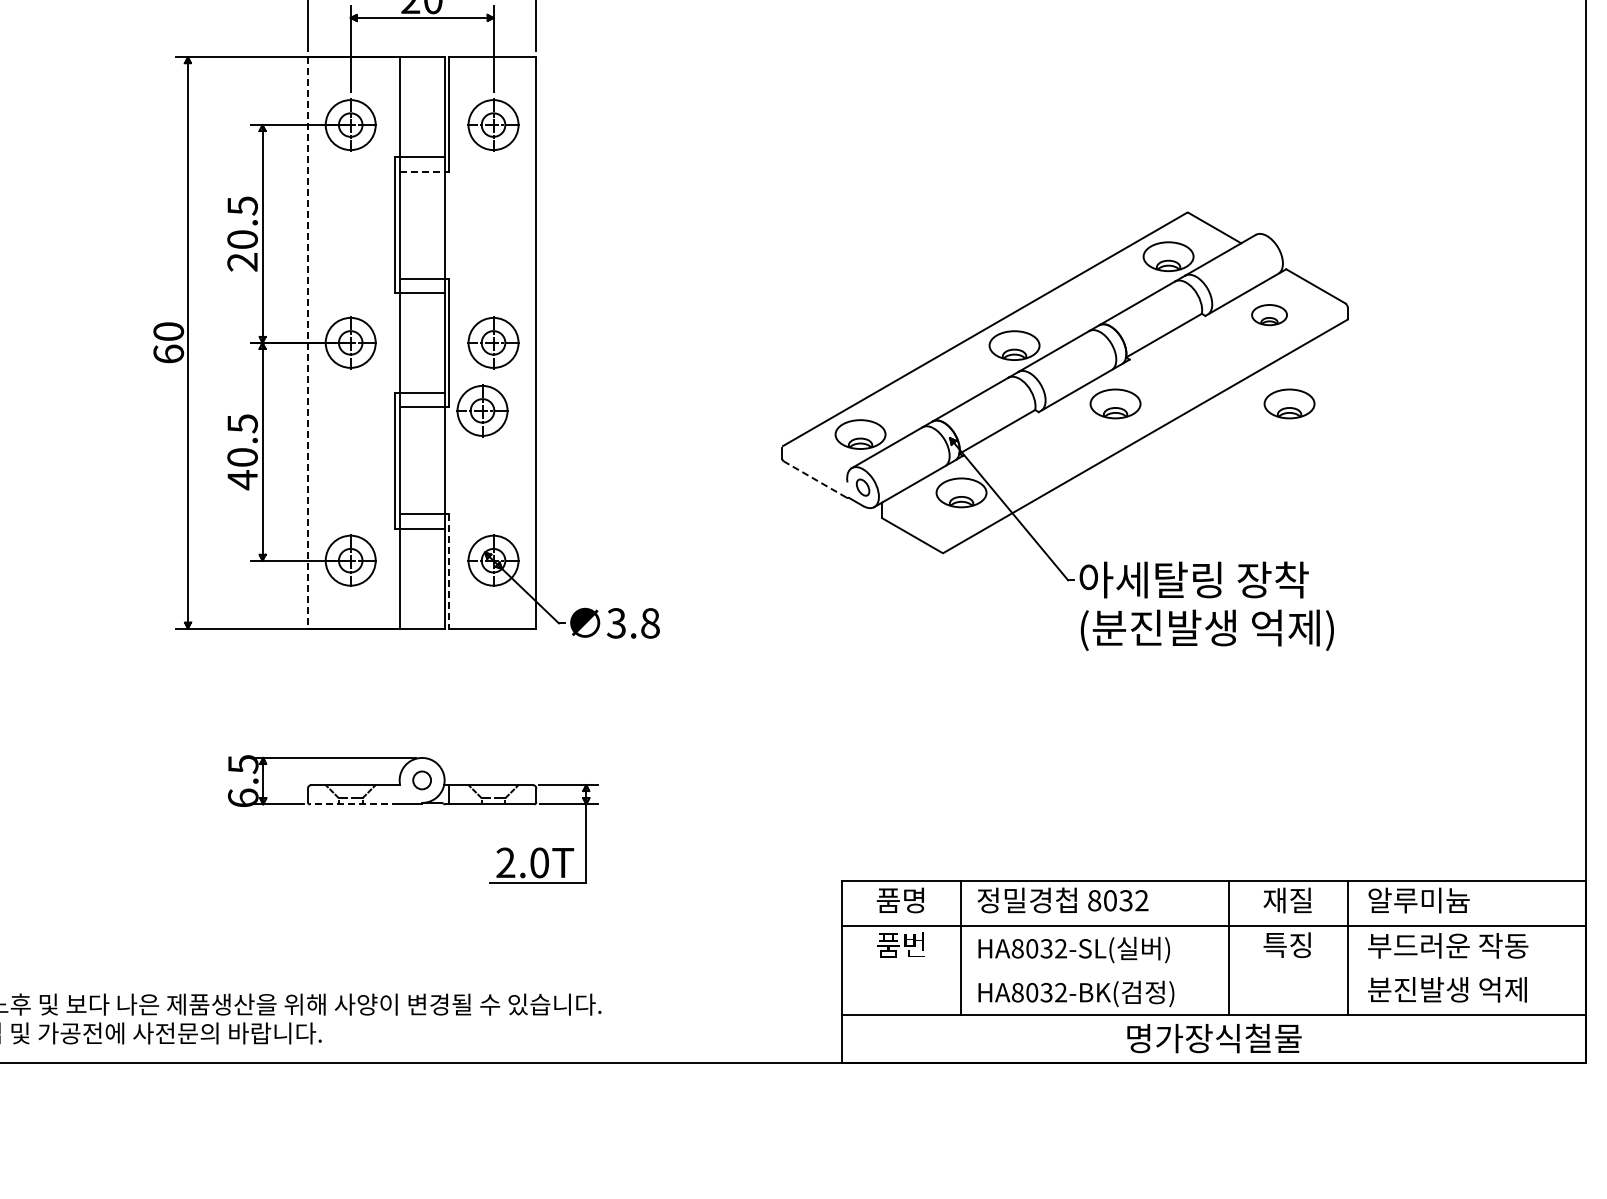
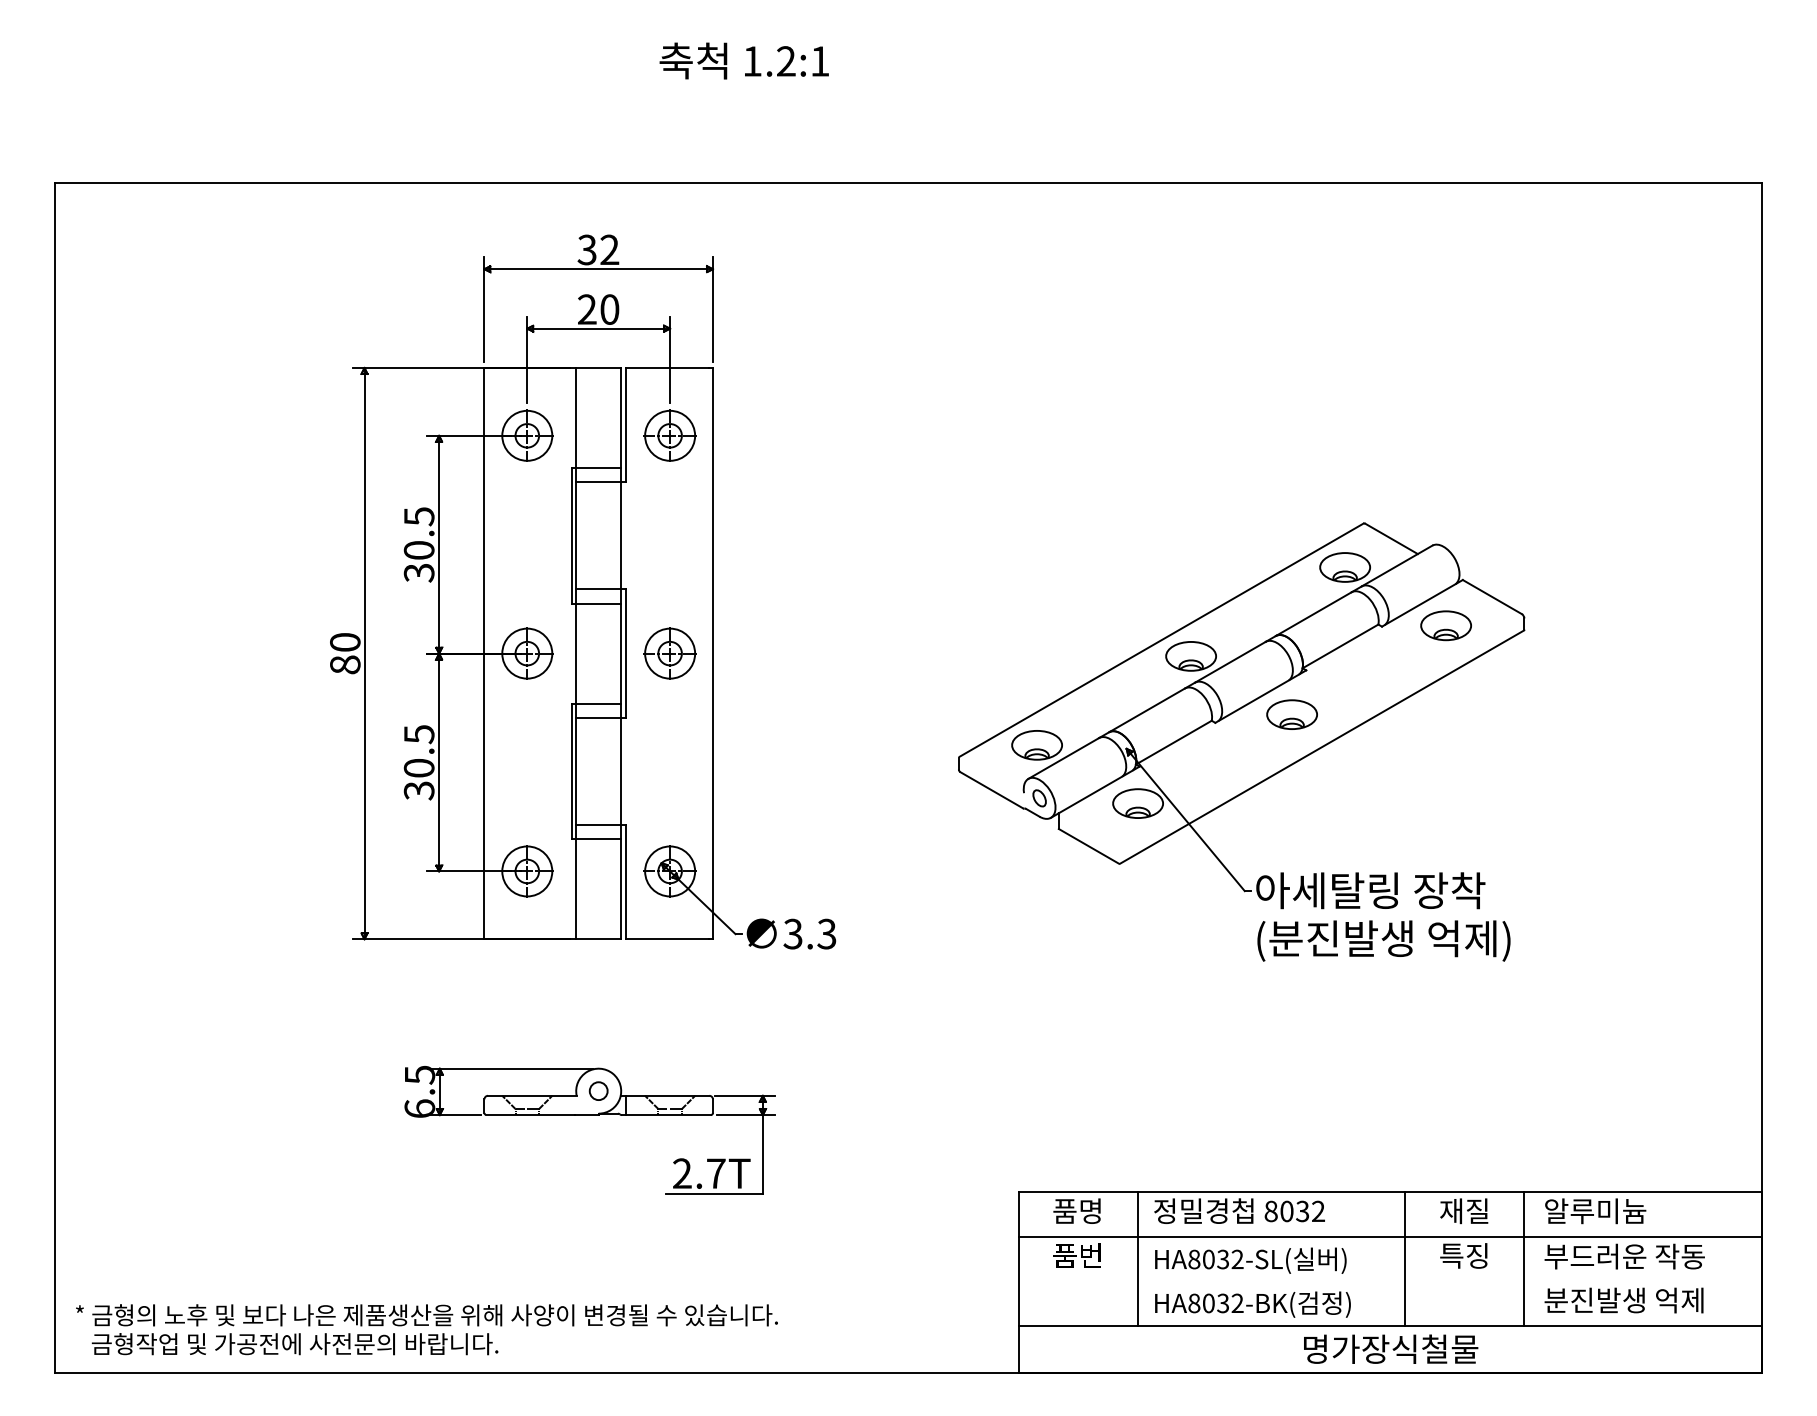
line: (422, 171) -> (599, 482), dashed -> solid
text: (242, 261) -> (419, 572), 20.5 -> 30.5
part: (1268, 314) -> (1445, 625), size x1.43
line: (307, 342) -> (484, 653), dashed -> solid
text: (168, 353) -> (345, 664), 60 -> 80
part: (1288, 403) -> (1465, 714), removed
part: (481, 410) -> (658, 721), removed
line: (814, 478) -> (991, 789), dashed -> solid
text: (241, 479) -> (418, 790), 40.5 -> 30.5
line: (448, 571) -> (625, 882), dashed -> solid
text: (649, 622) -> (826, 933), 3.8 -> 3.3
line: (353, 804) -> (530, 1115), dashed -> solid
text: (539, 862) -> (716, 1173), 2.0T -> 2.7T

